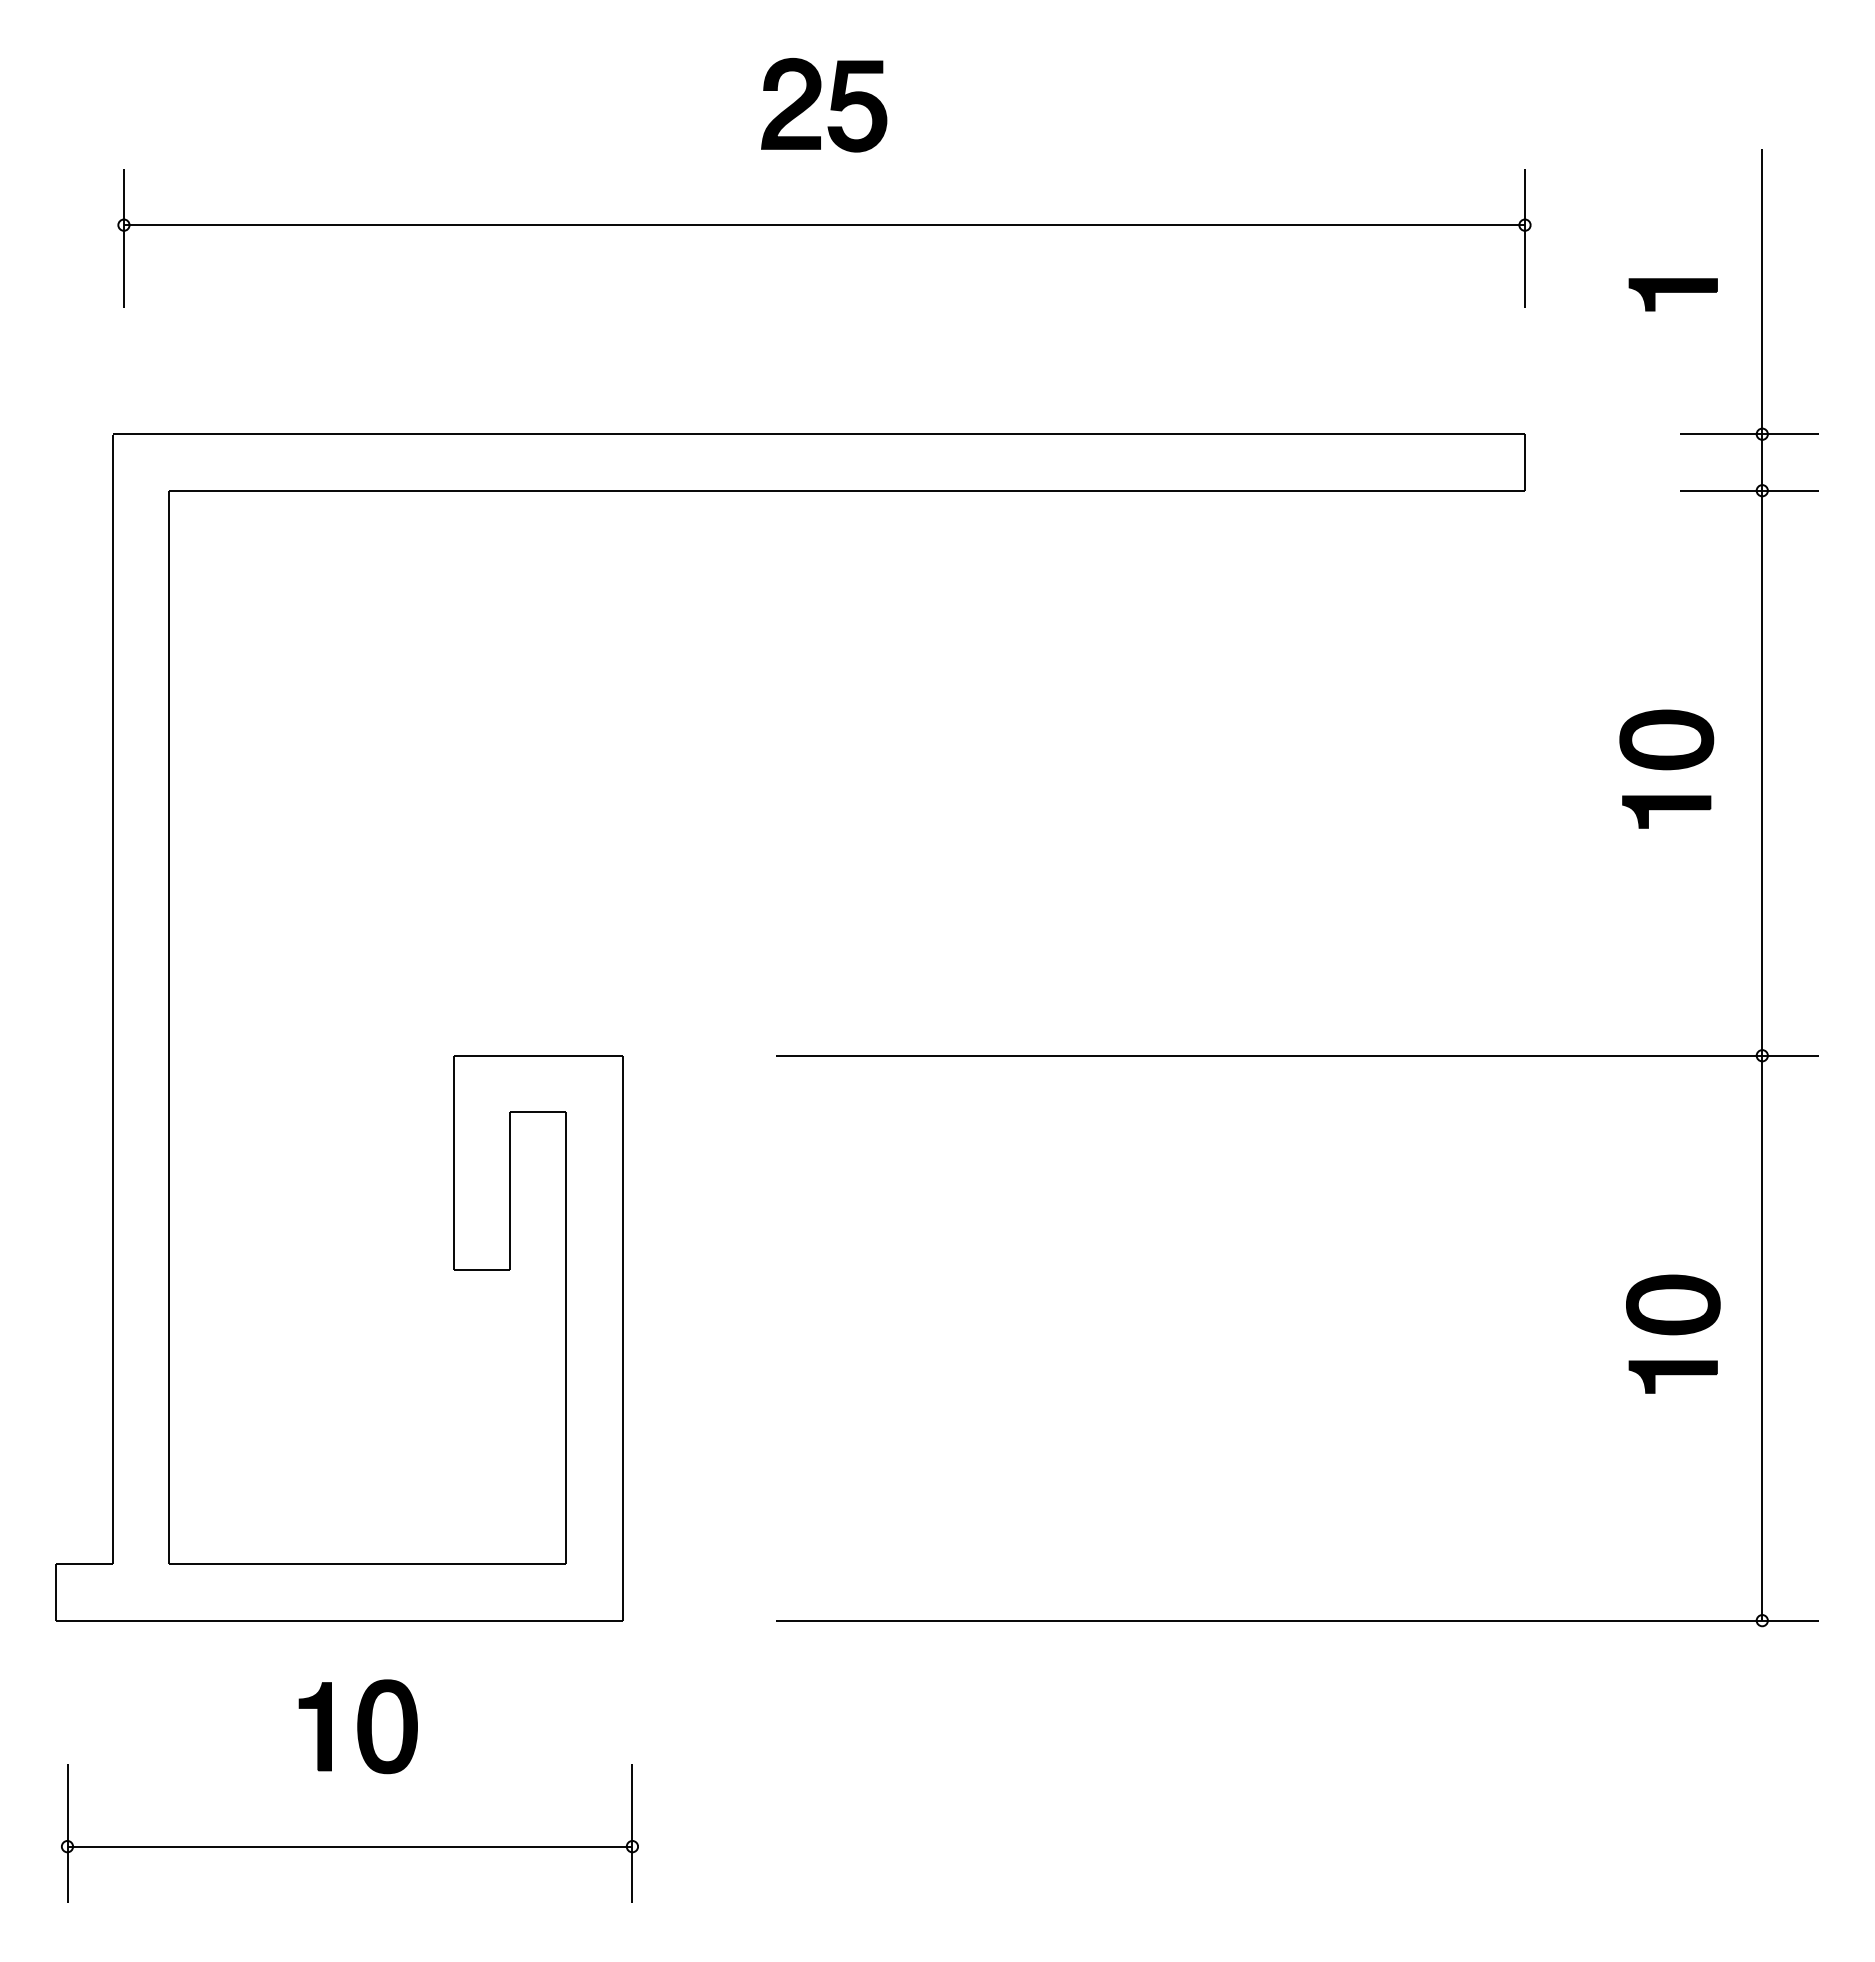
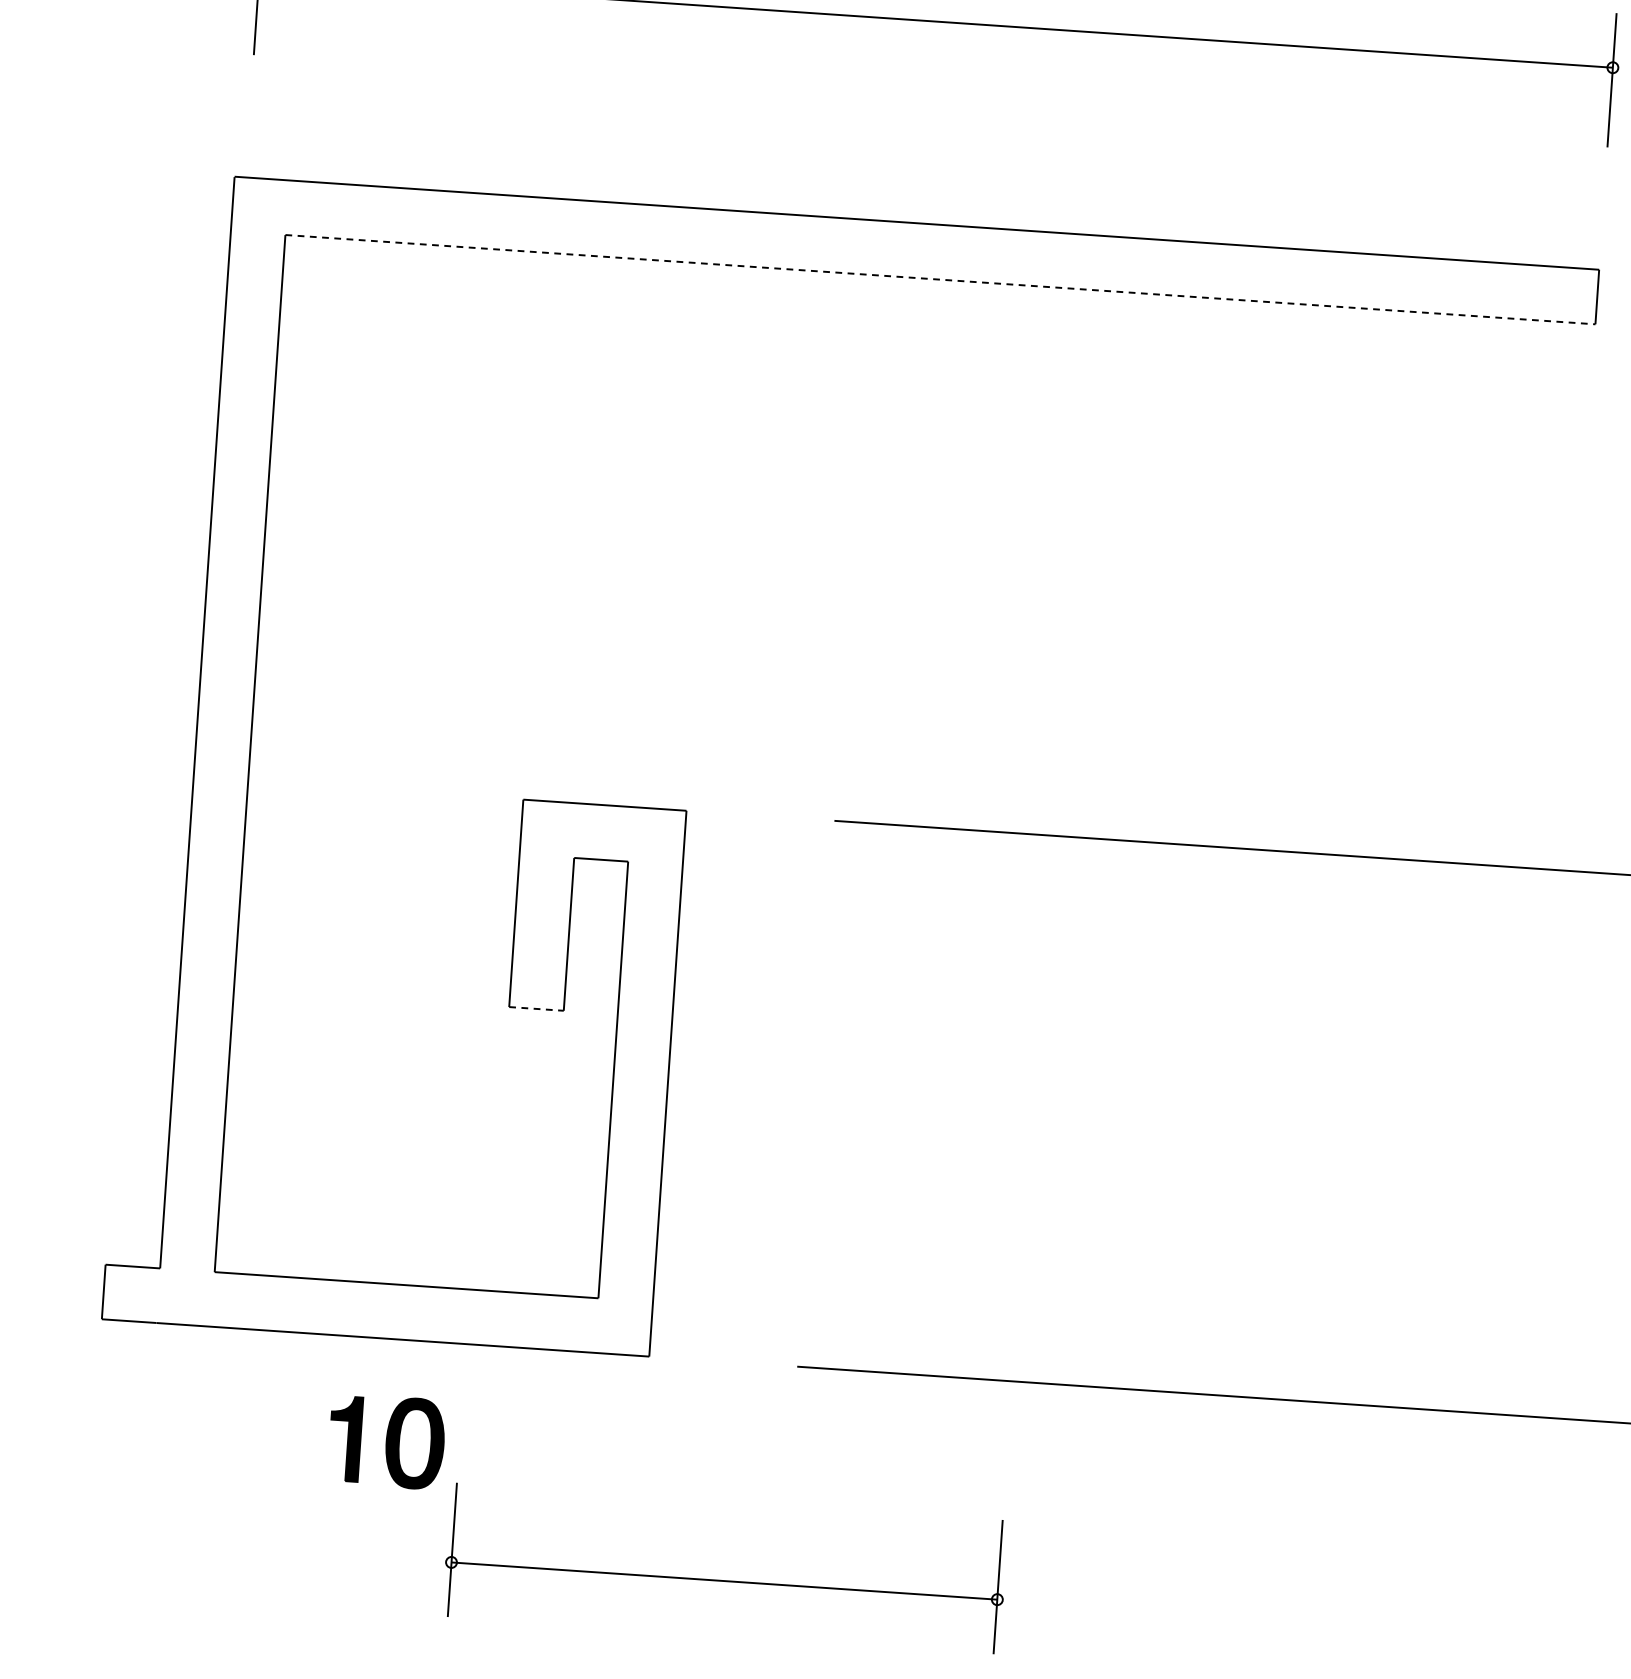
line: (847, 490) -> (940, 279), solid -> dashed
line: (482, 1270) -> (536, 1009), solid -> dashed
part: (349, 1846) -> (724, 1580), moved

